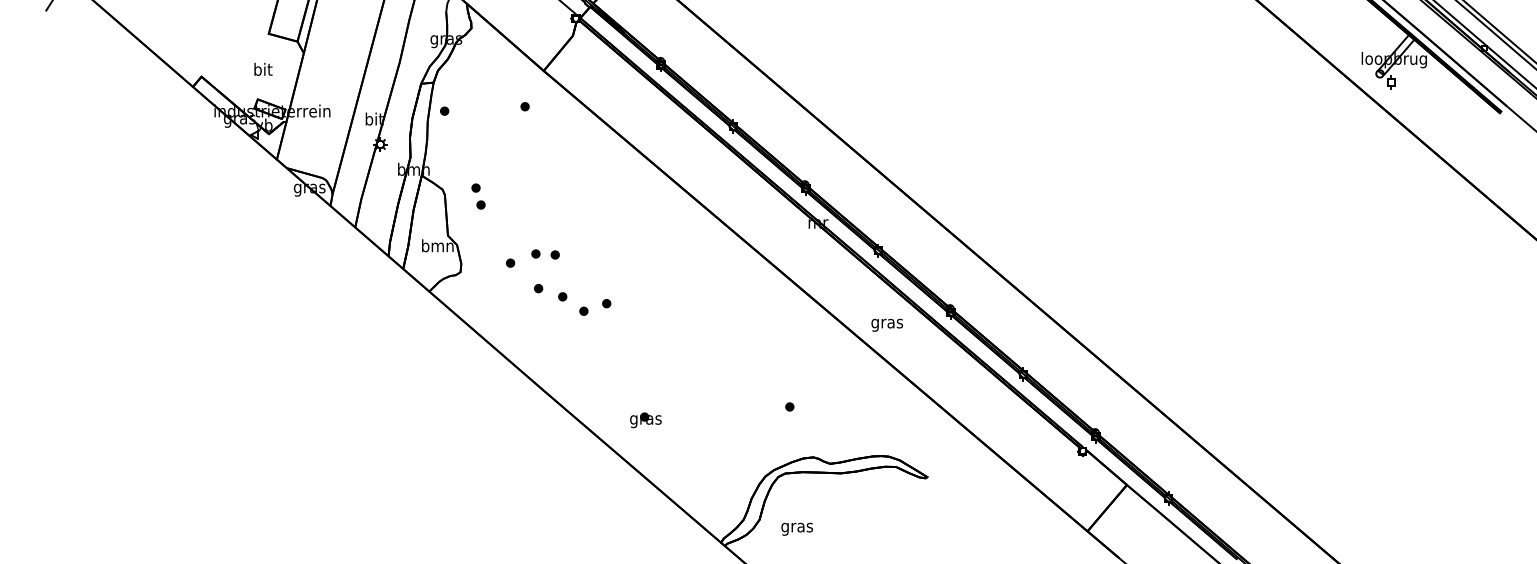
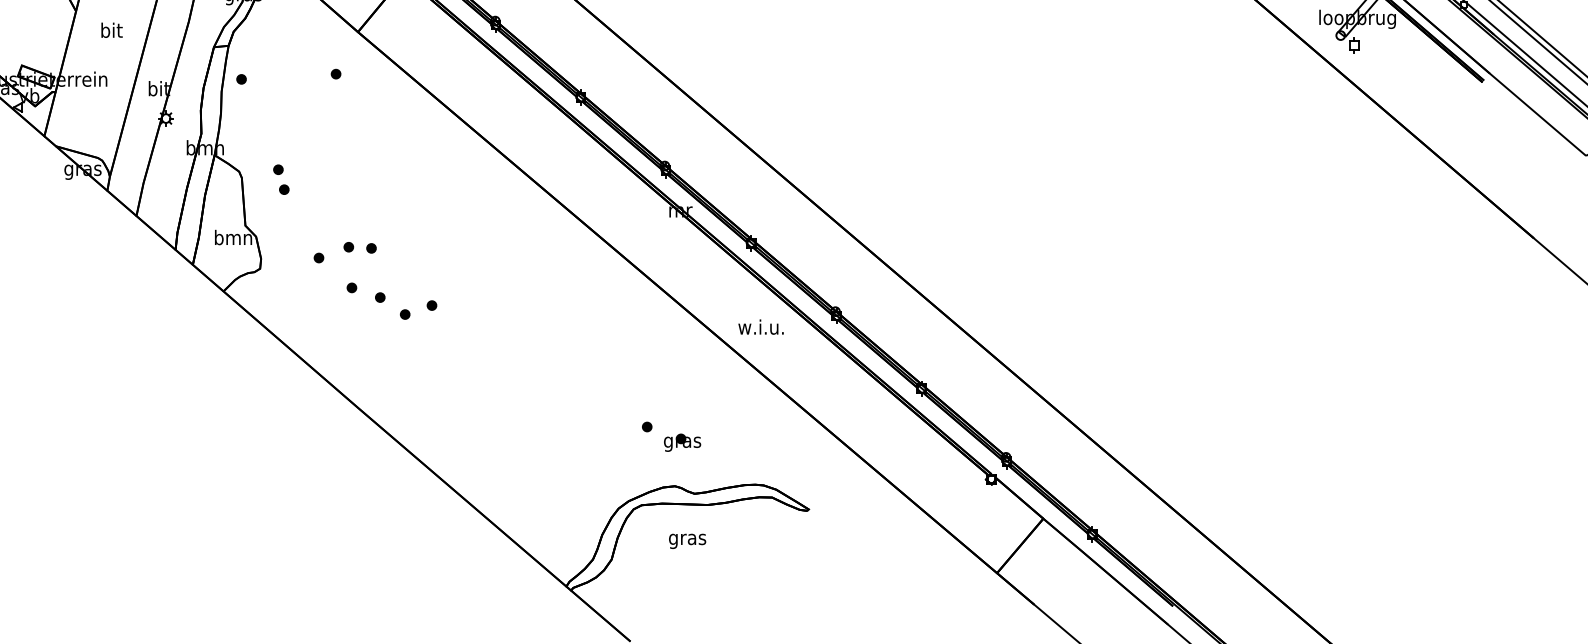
text: (263, 69) -> (112, 30), moved
text: (886, 323) -> (760, 328), gras -> w.i.u.
part: (645, 420) -> (682, 442), moved
text: (796, 528) -> (686, 540), moved

